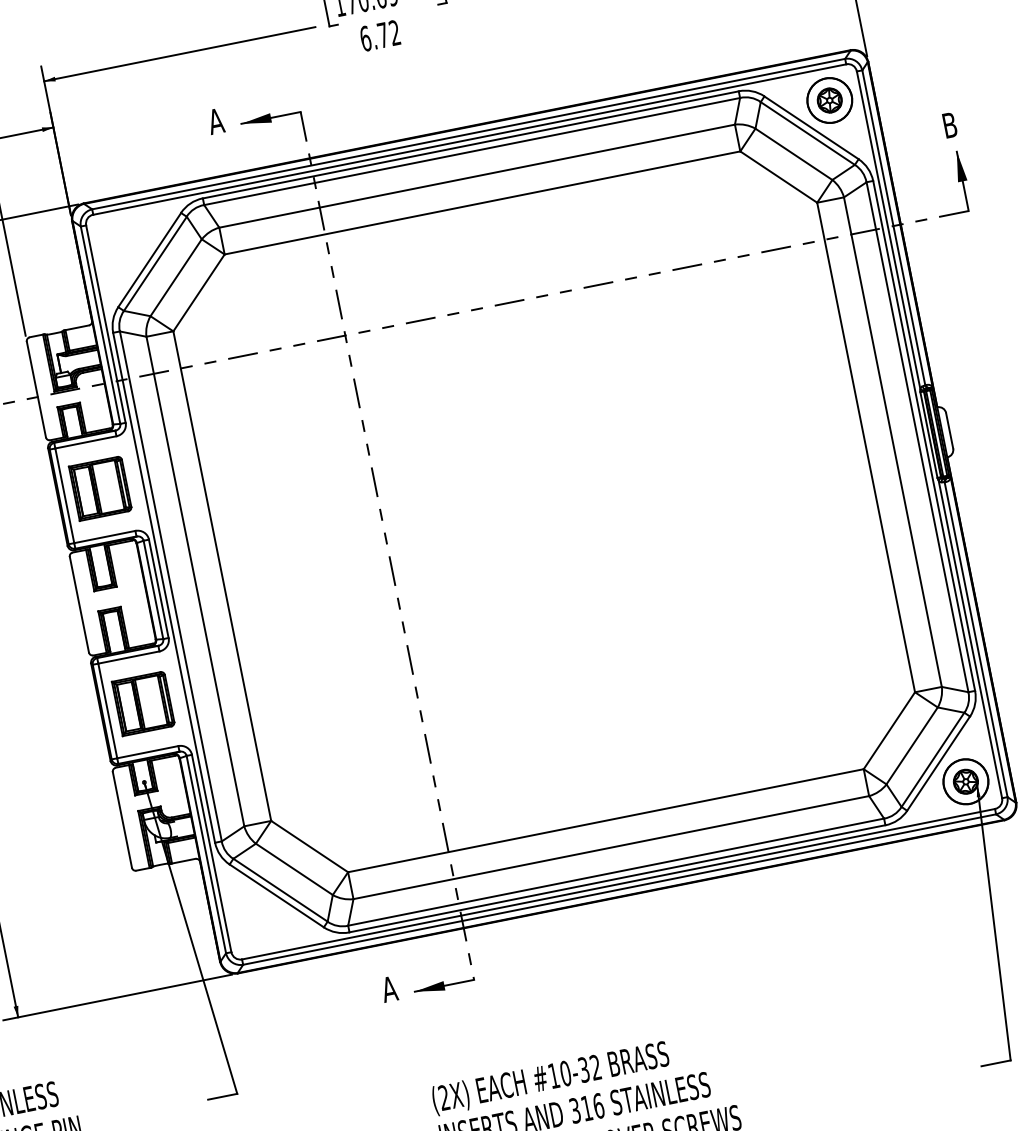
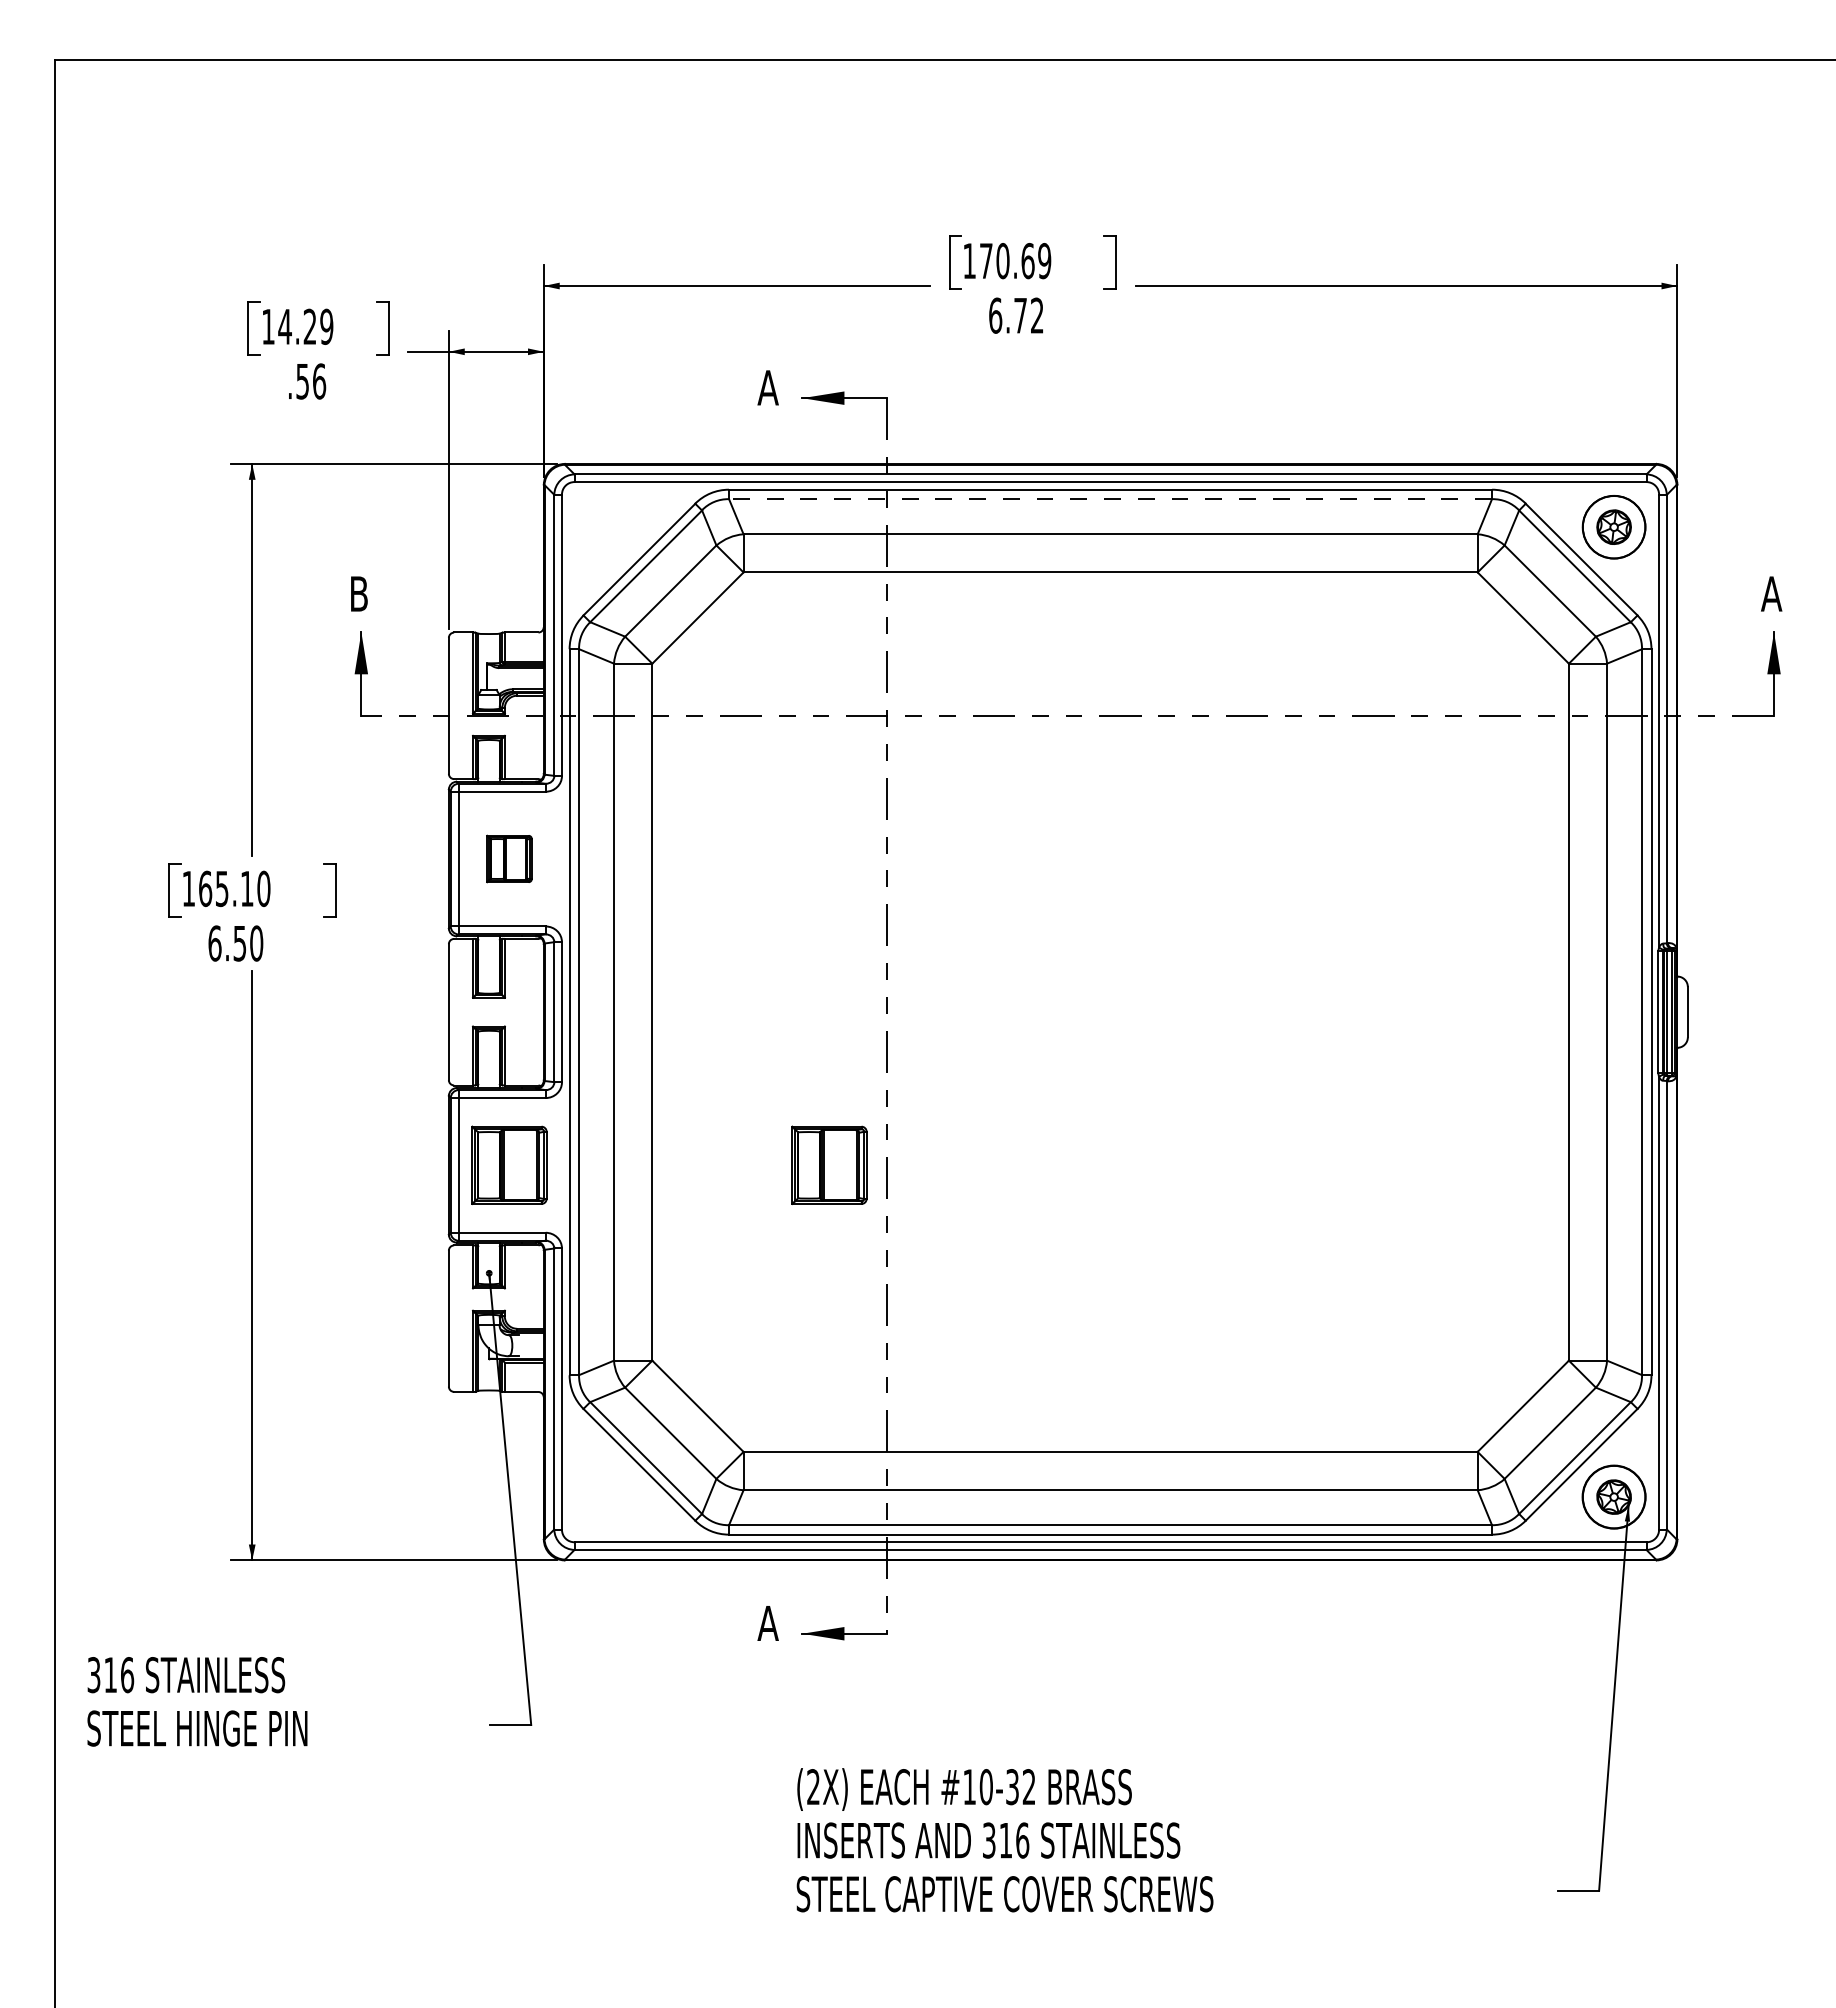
text: (949, 124) -> (1771, 593), B -> A
line: (472, 151) -> (1110, 499), solid -> dashed
part: (100, 488) -> (509, 858), size x0.6
part: (368, 658) -> (829, 1164), added

